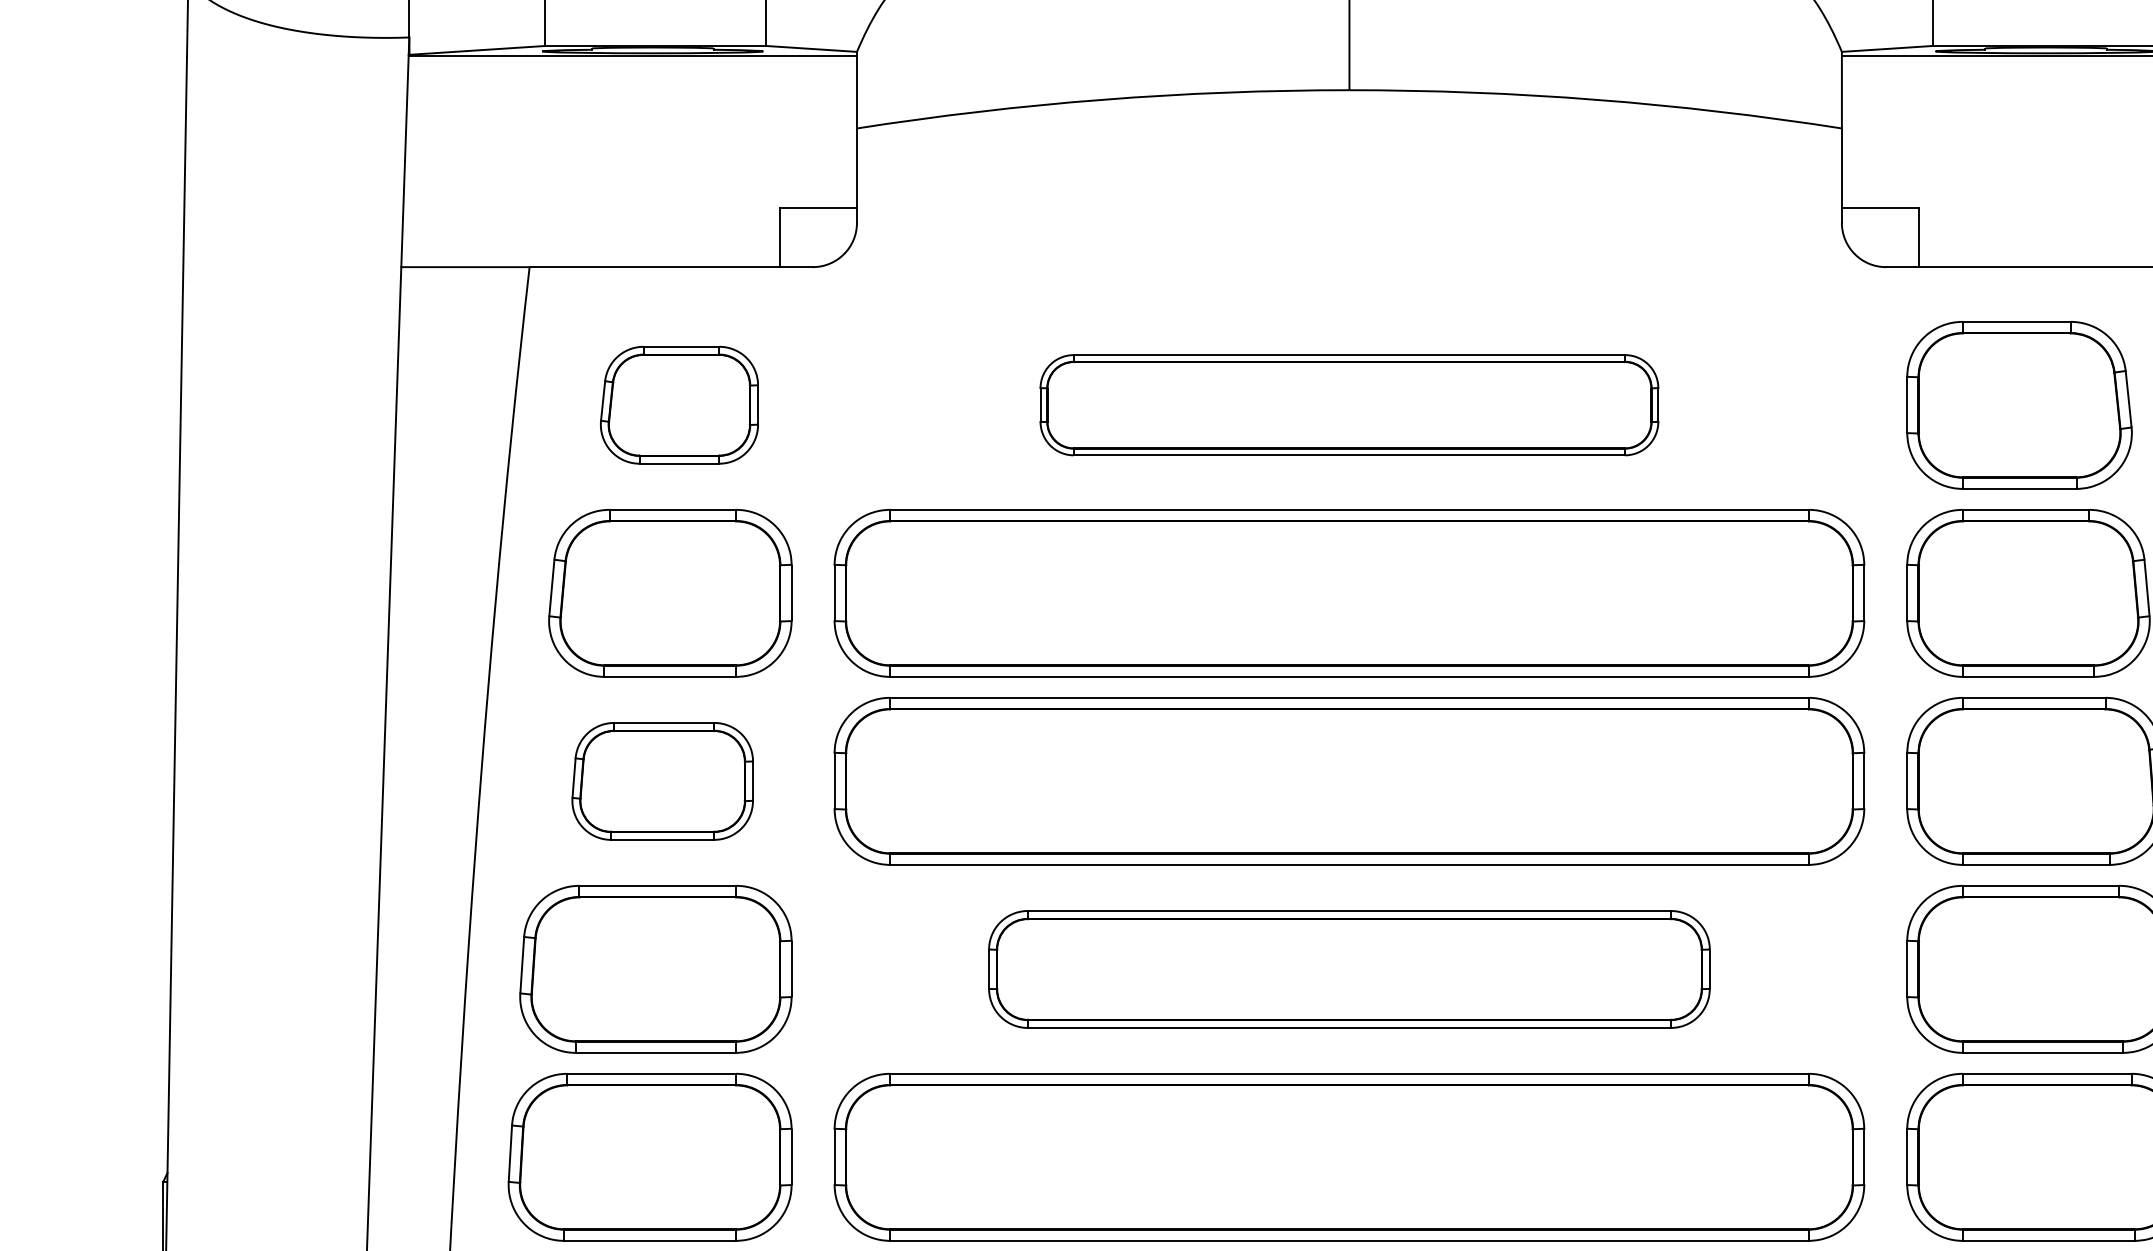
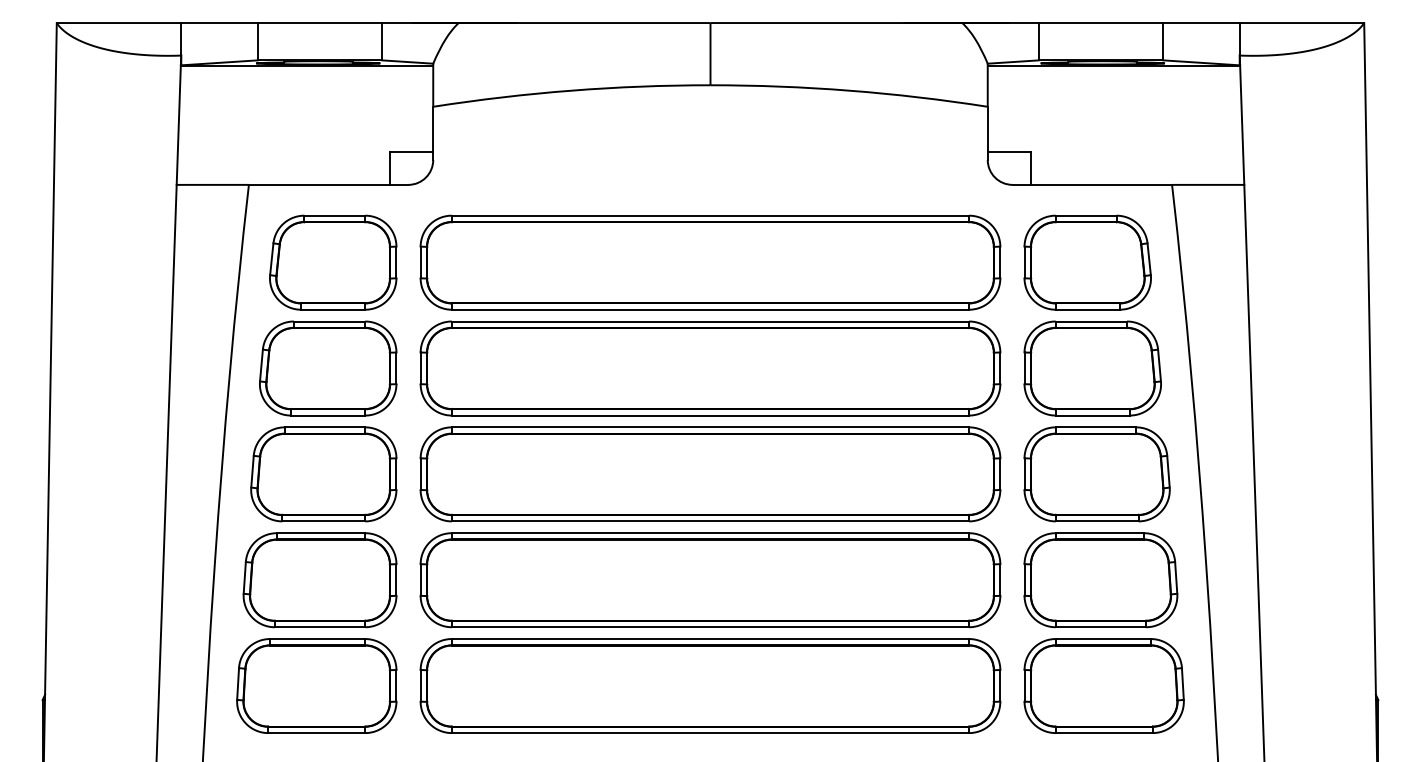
part: (679, 405) -> (333, 262), size x1.43
part: (1349, 405) -> (710, 262), size x1.67
part: (662, 781) -> (323, 474), size x1.43
part: (1349, 969) -> (710, 580), size x1.43

